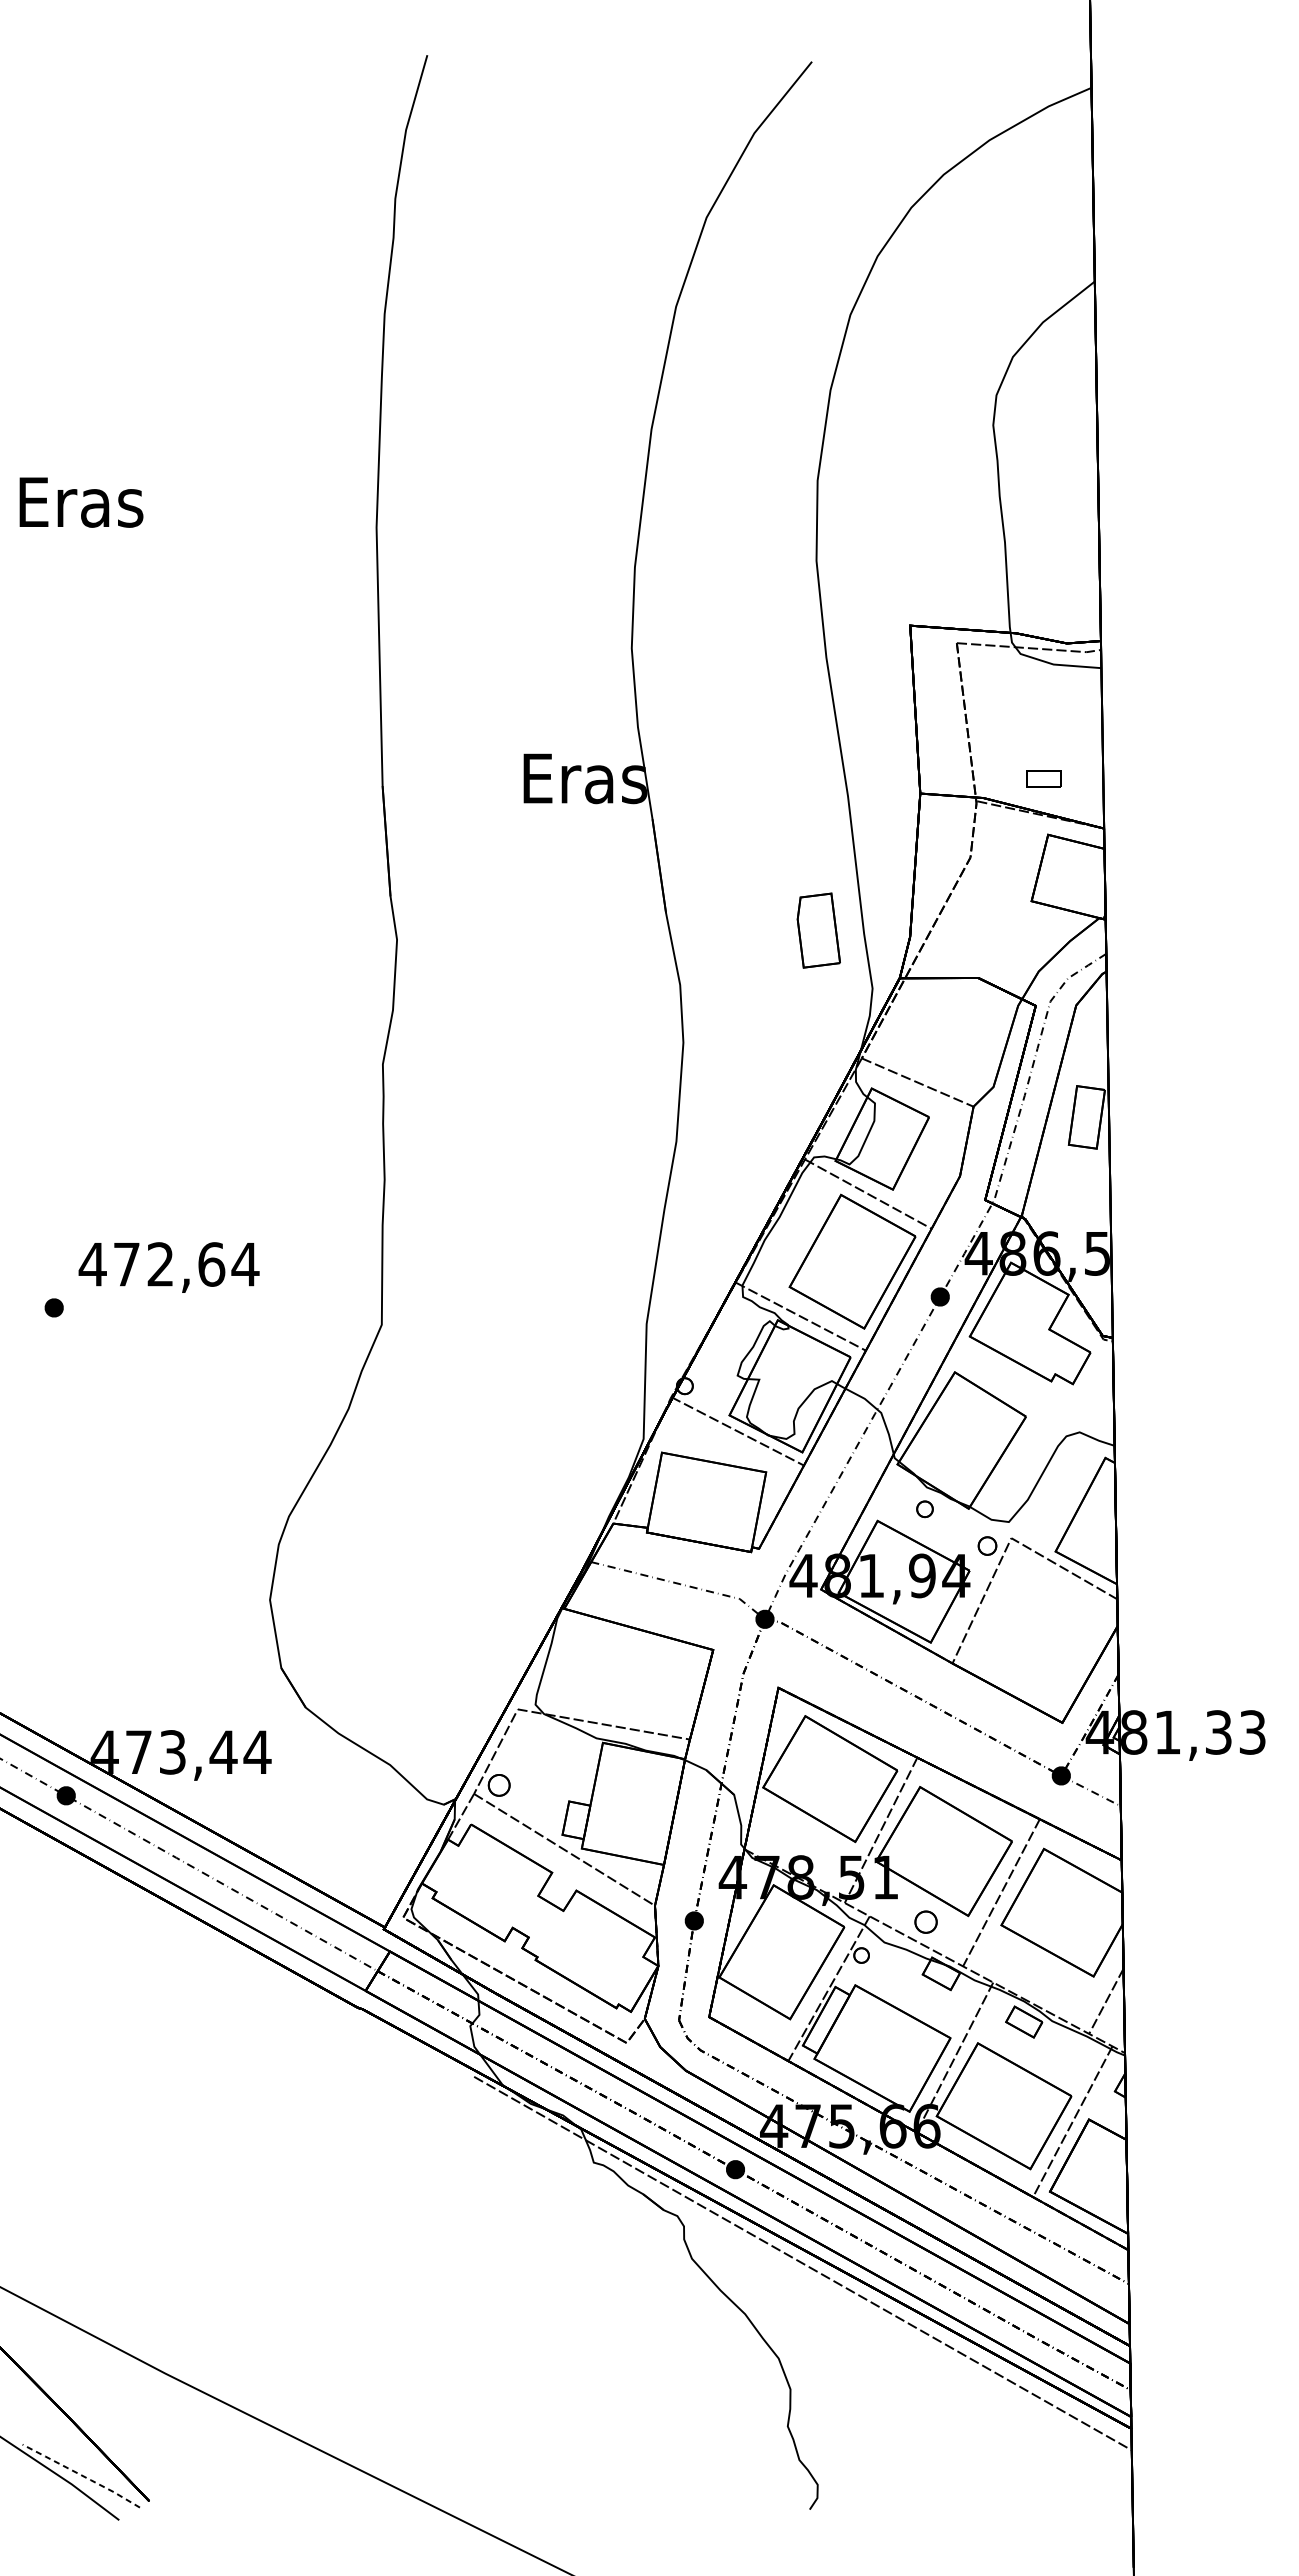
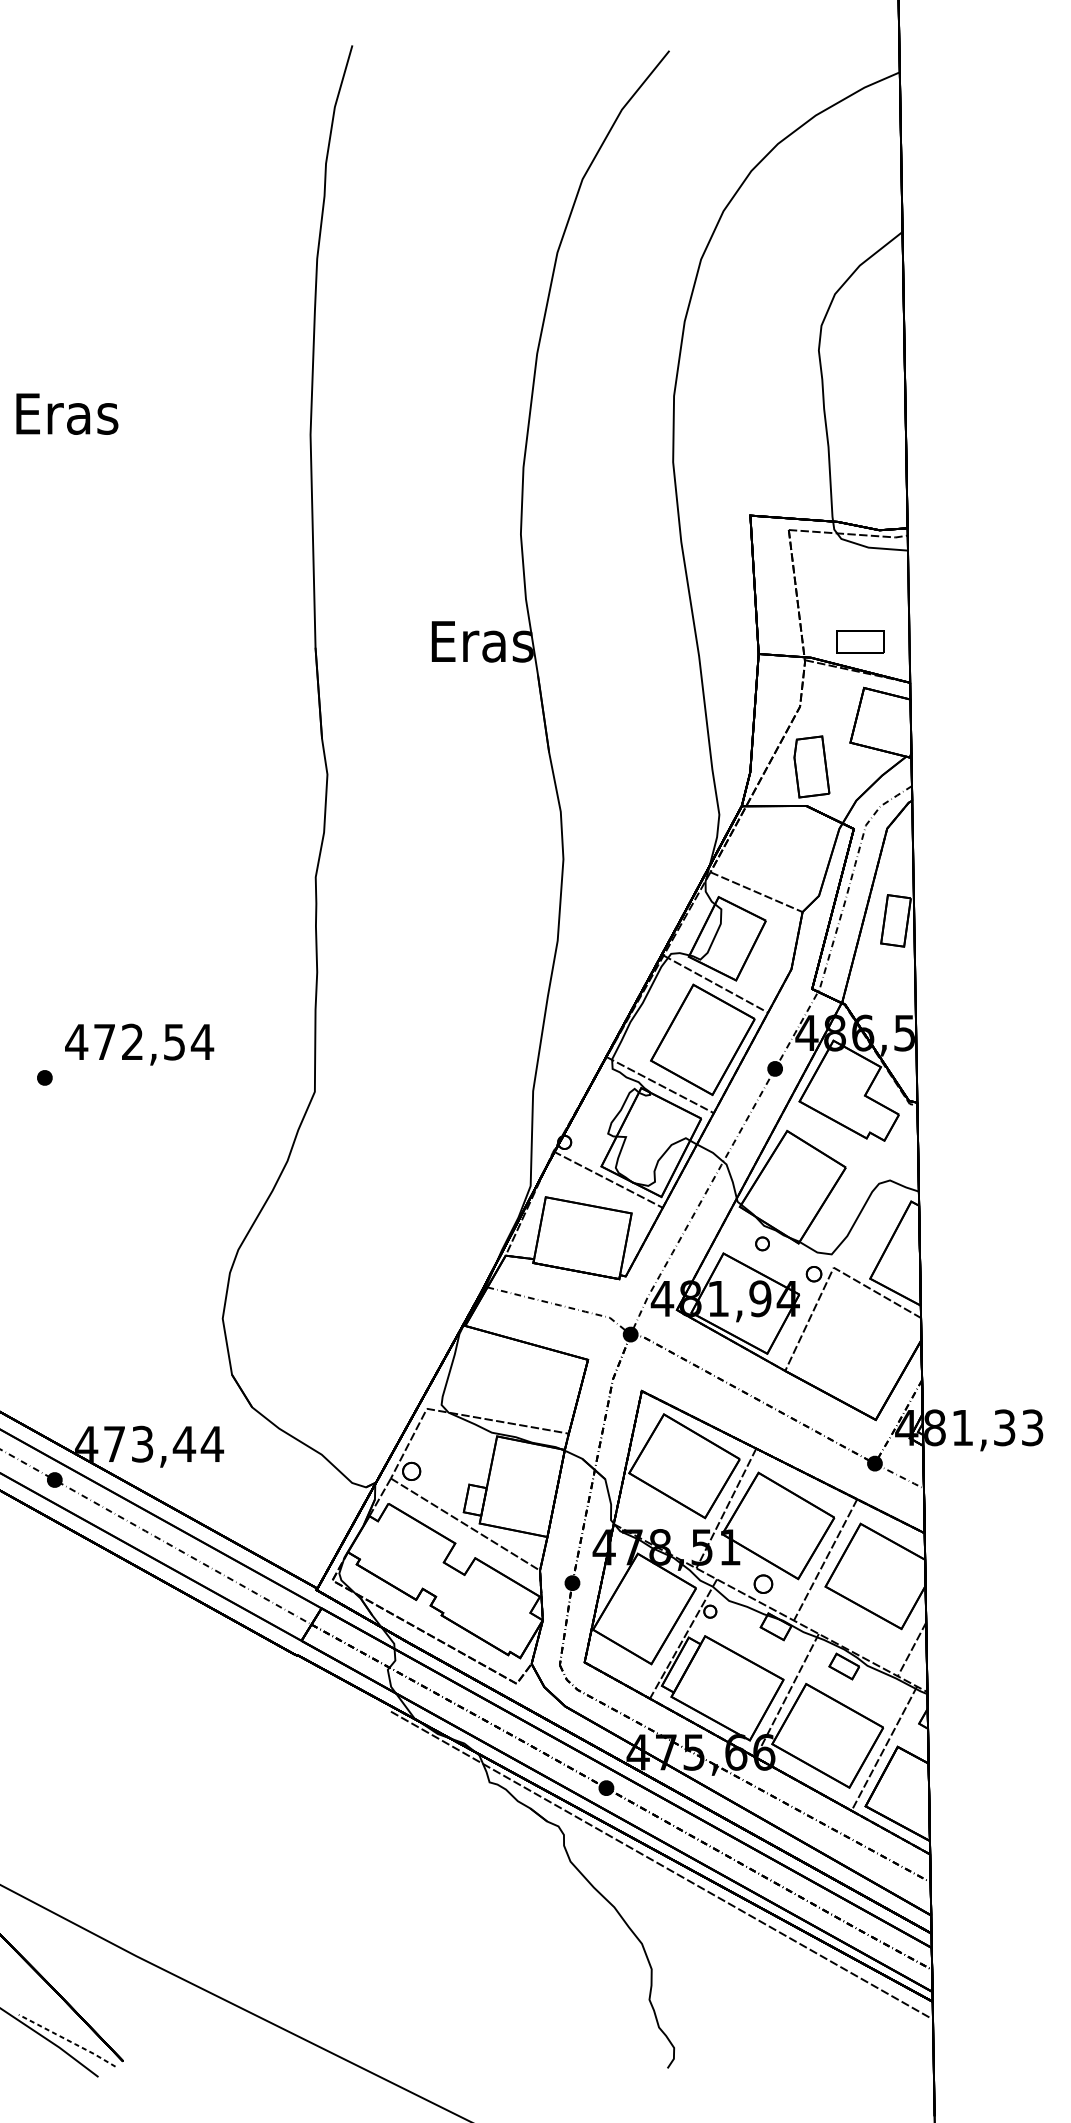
part: (1044, 778) -> (861, 641), size x1.67
part: (818, 930) -> (811, 766), moved
text: (211, 1264) -> (174, 1042), 472,64 -> 472,54

